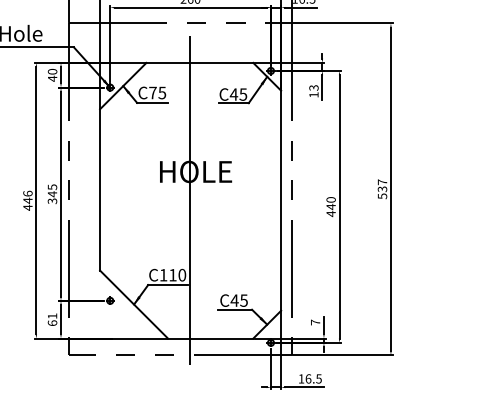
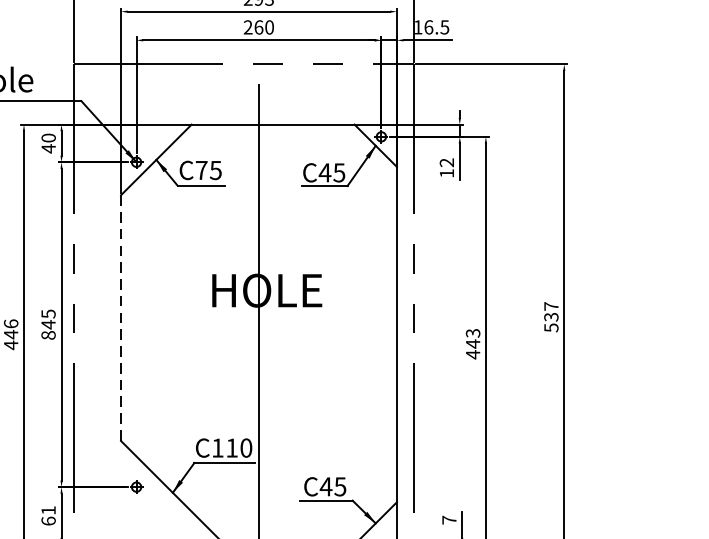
text: (314, 87) -> (447, 162), 13 -> 12
line: (100, 189) -> (121, 317), solid -> dashed
text: (330, 199) -> (472, 332), 440 -> 443
text: (52, 201) -> (48, 335), 345 -> 845

